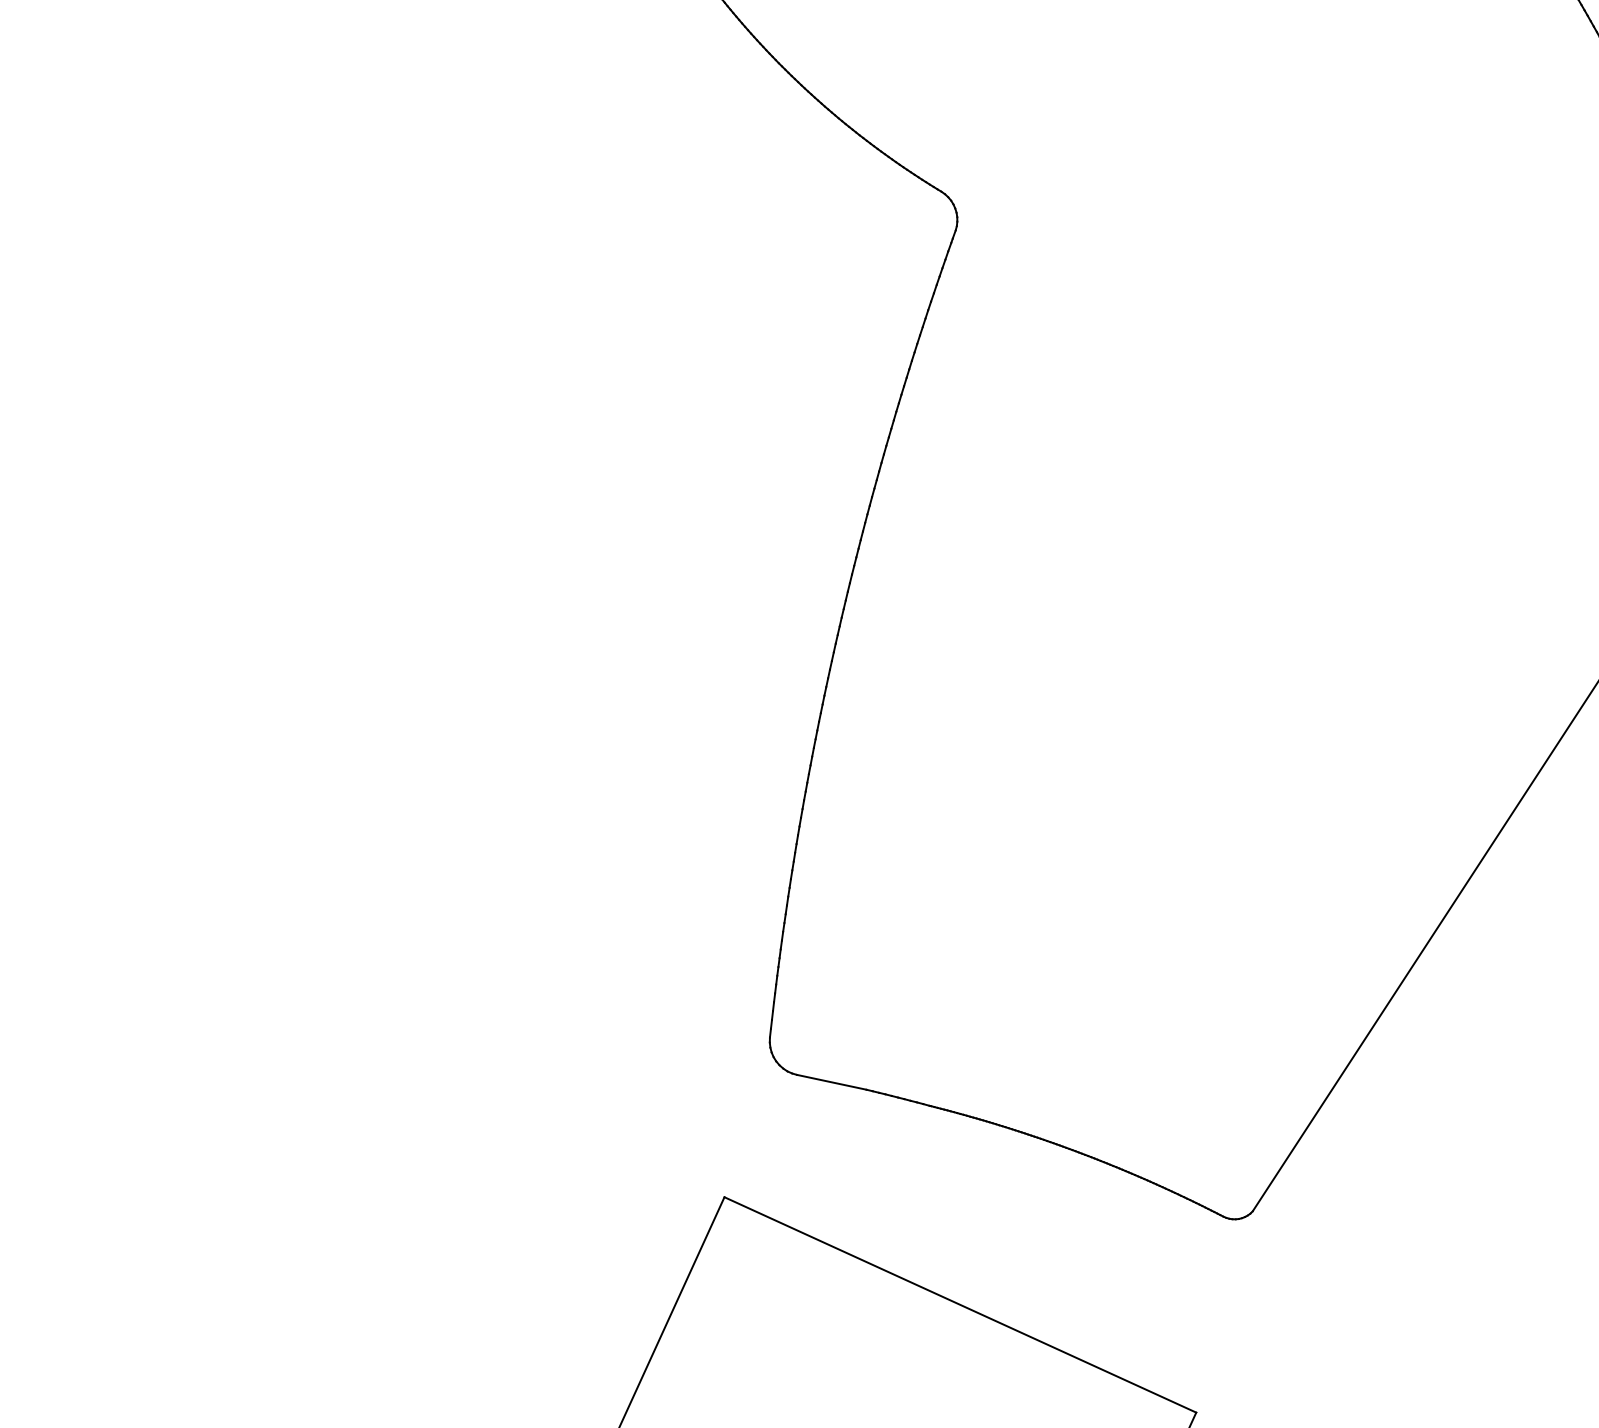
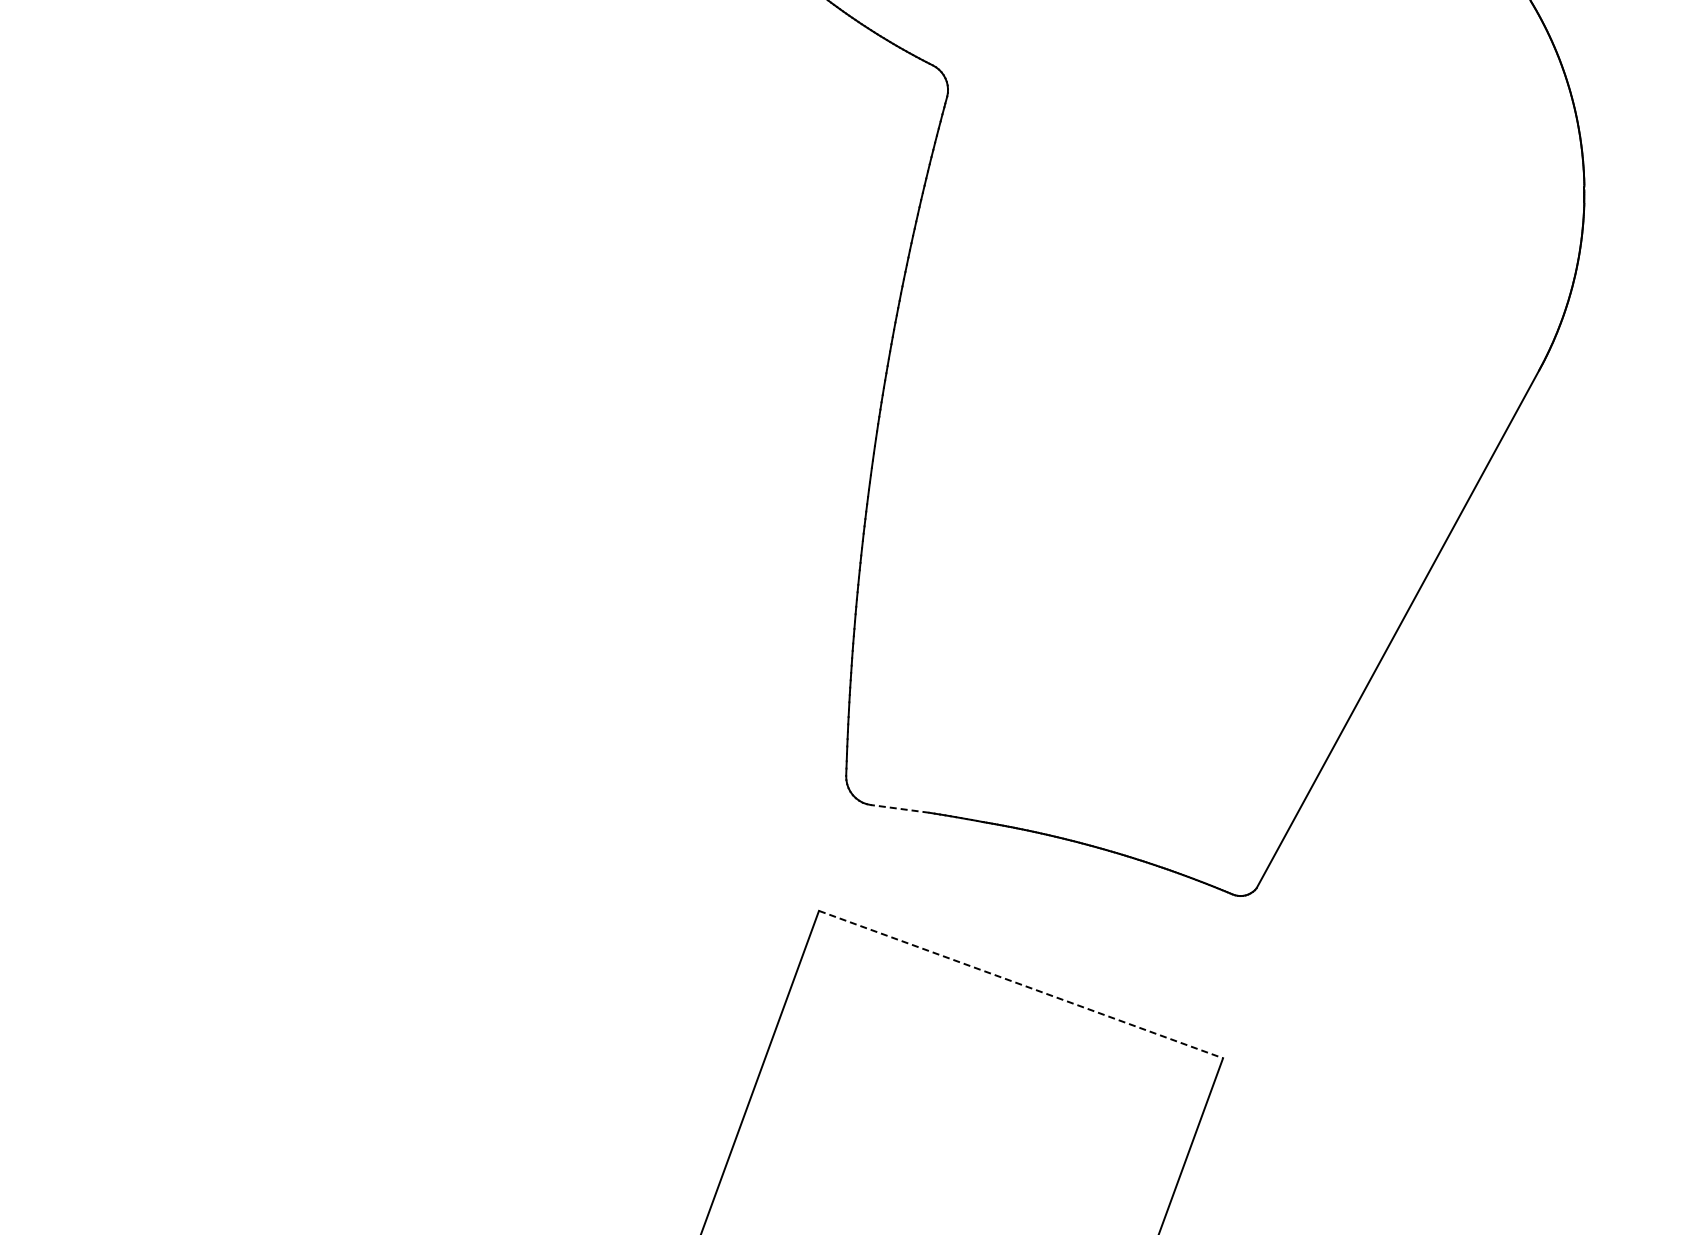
line: (830, 1081) -> (899, 808), solid -> dashed
line: (960, 1304) -> (1021, 984), solid -> dashed

